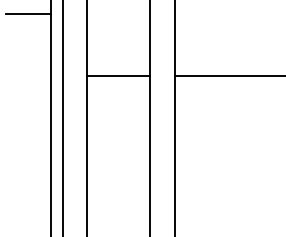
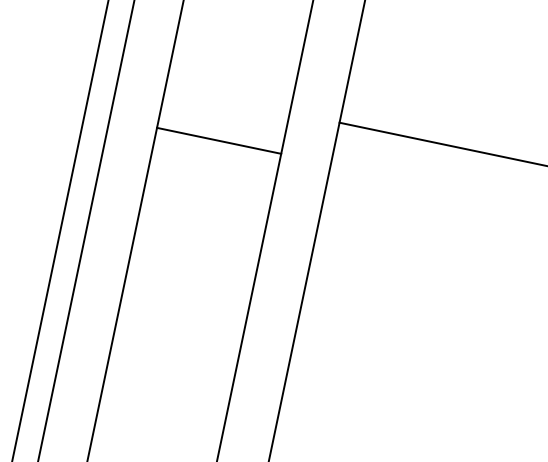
line: (118, 75) -> (218, 140), moved

